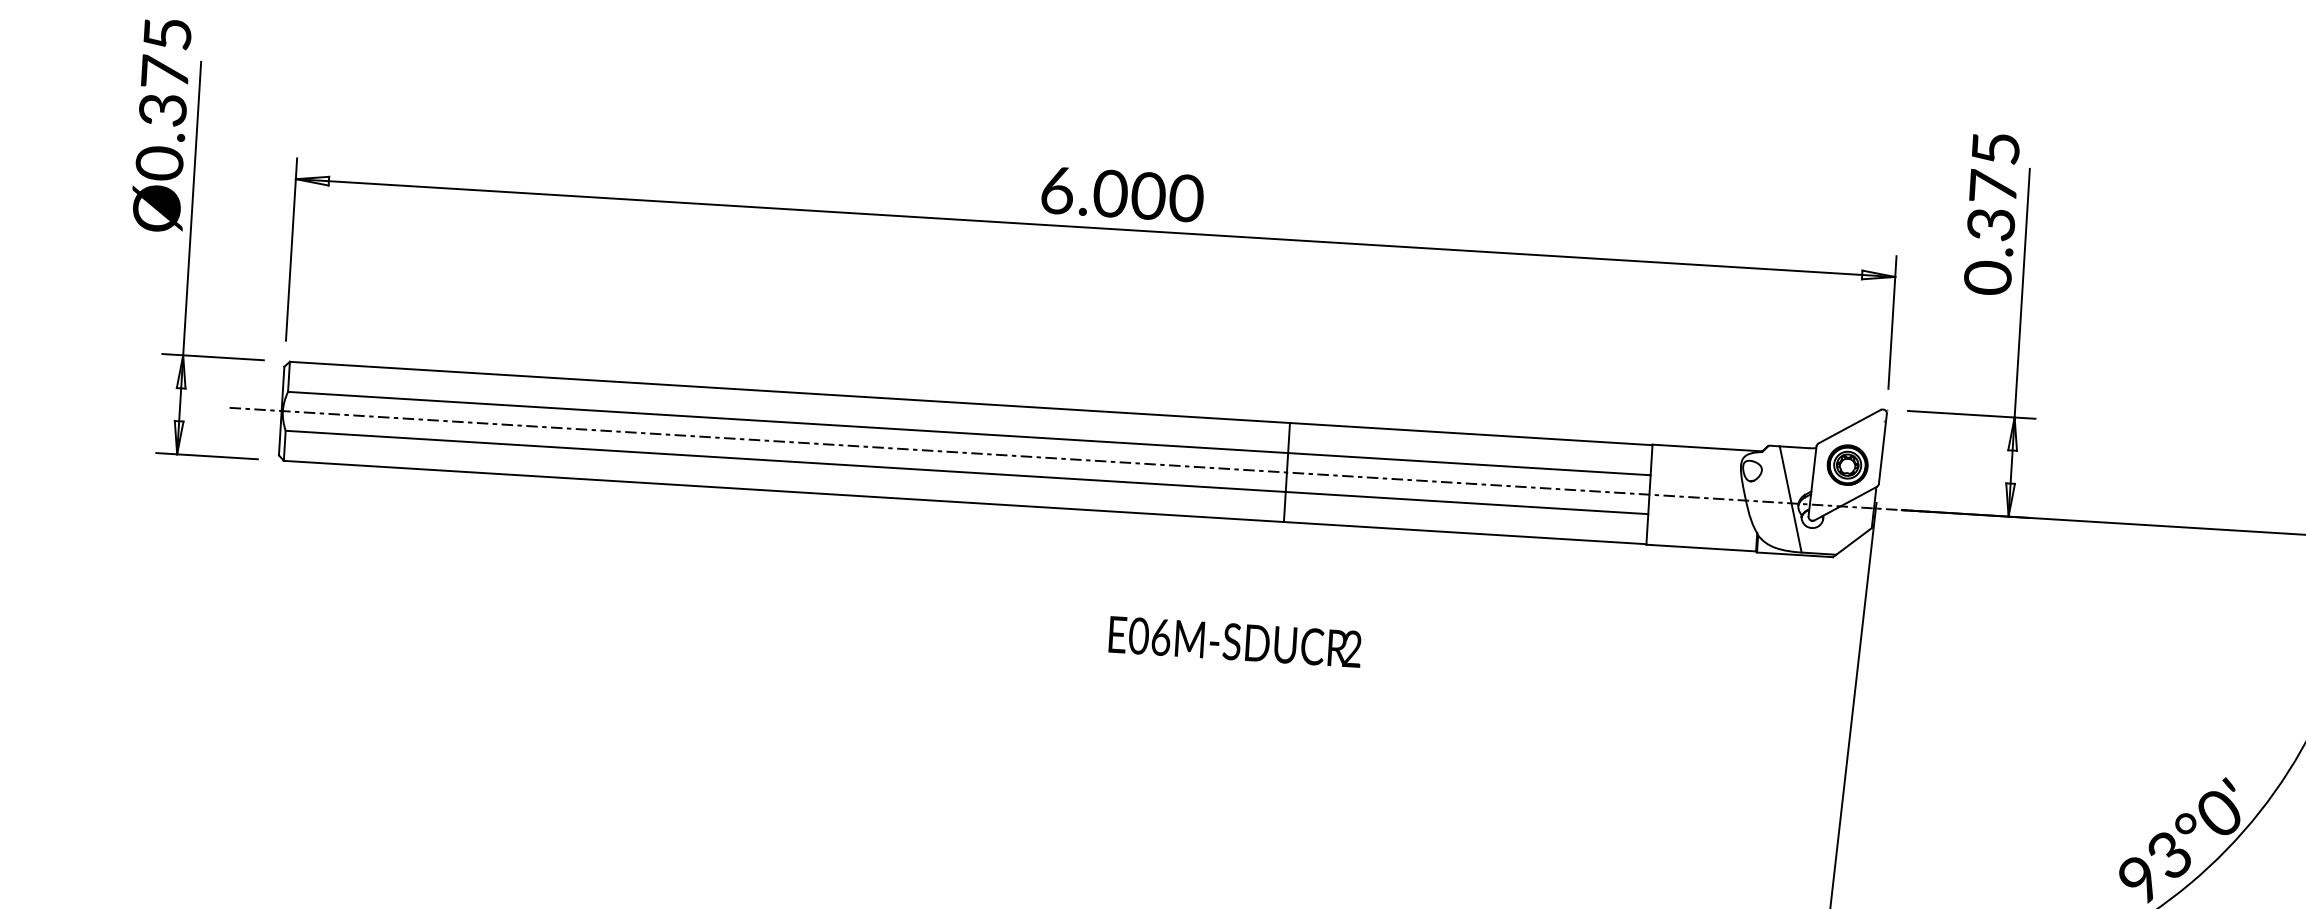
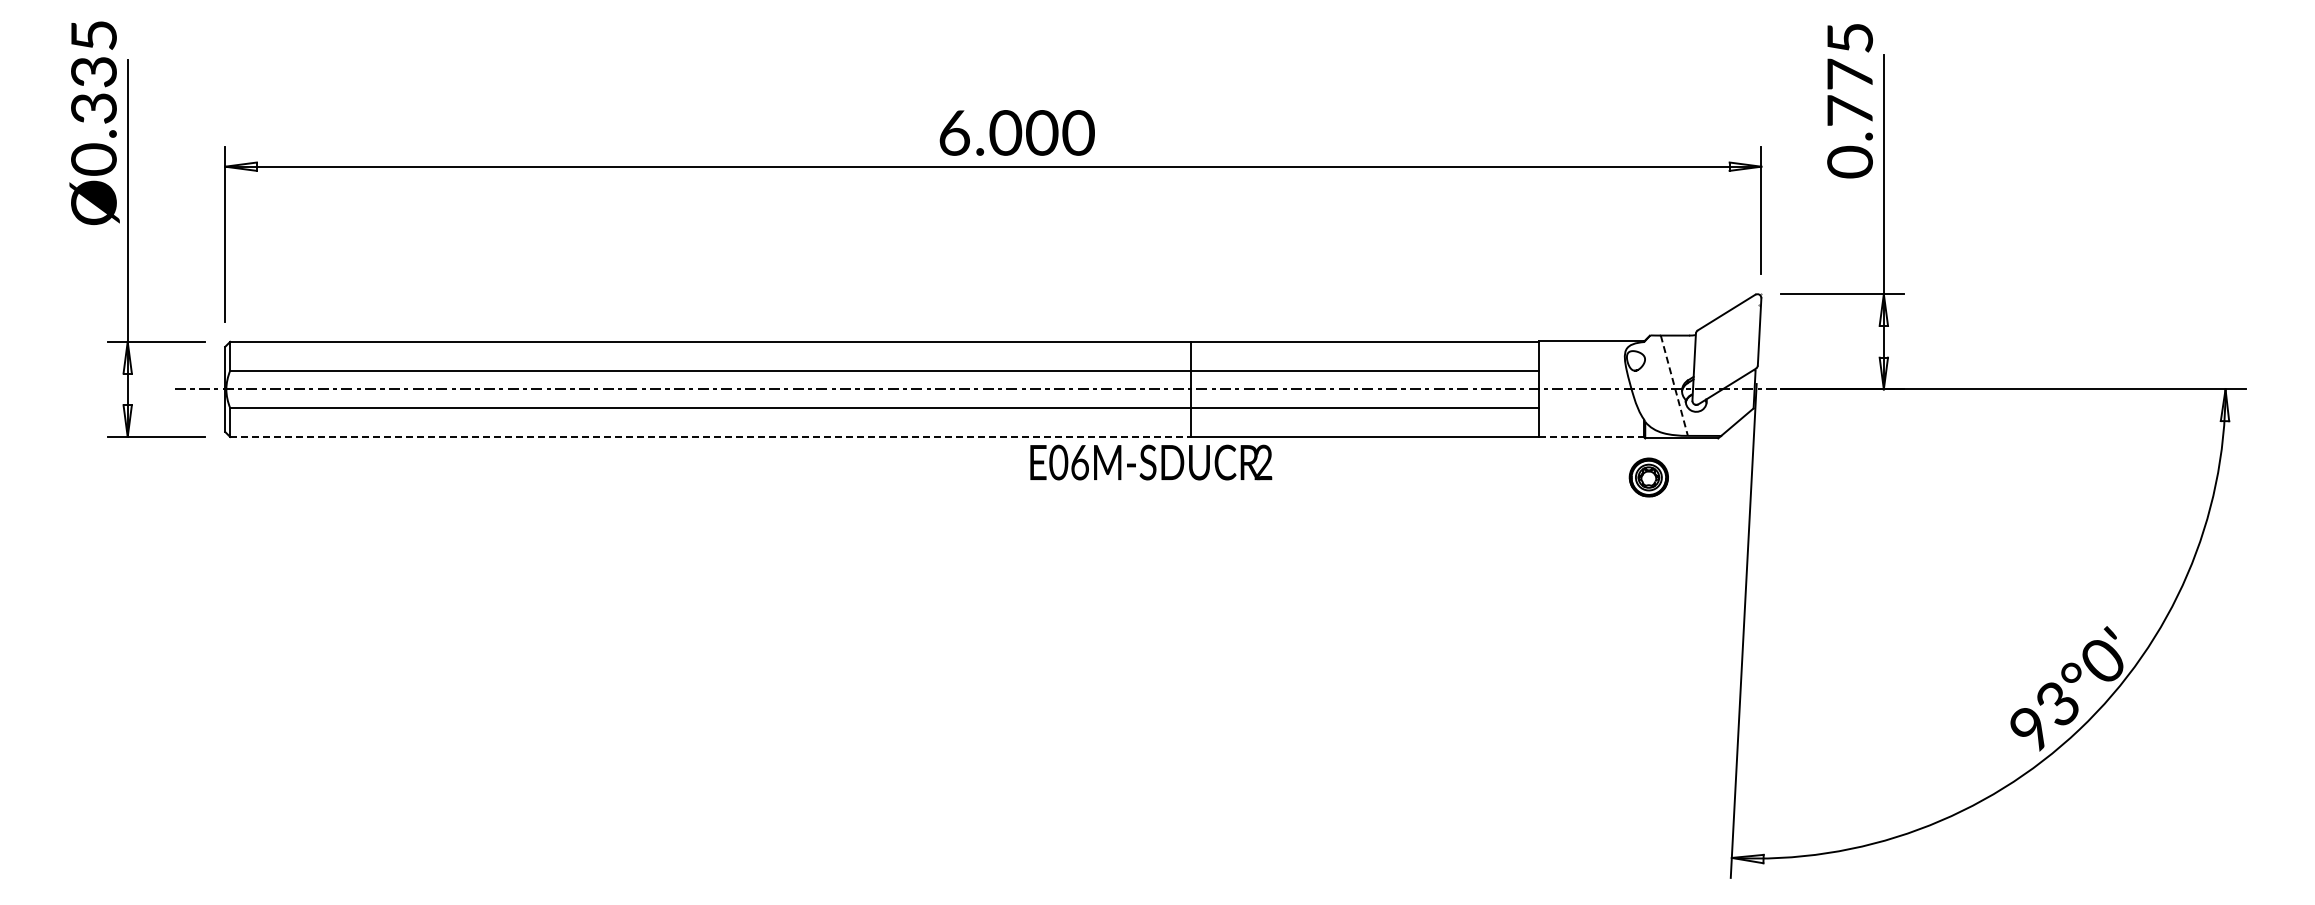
text: (164, 71) -> (93, 71), Ø0.375 -> Ø0.335
text: (1991, 224) -> (1850, 110), 0.375 -> 0.775
part: (1847, 465) -> (1648, 477), moved
line: (783, 490) -> (710, 436), solid -> dashed
line: (1790, 499) -> (1674, 385), solid -> dashed
line: (1701, 548) -> (1591, 437), solid -> dashed
text: (1235, 641) -> (1151, 462), moved

